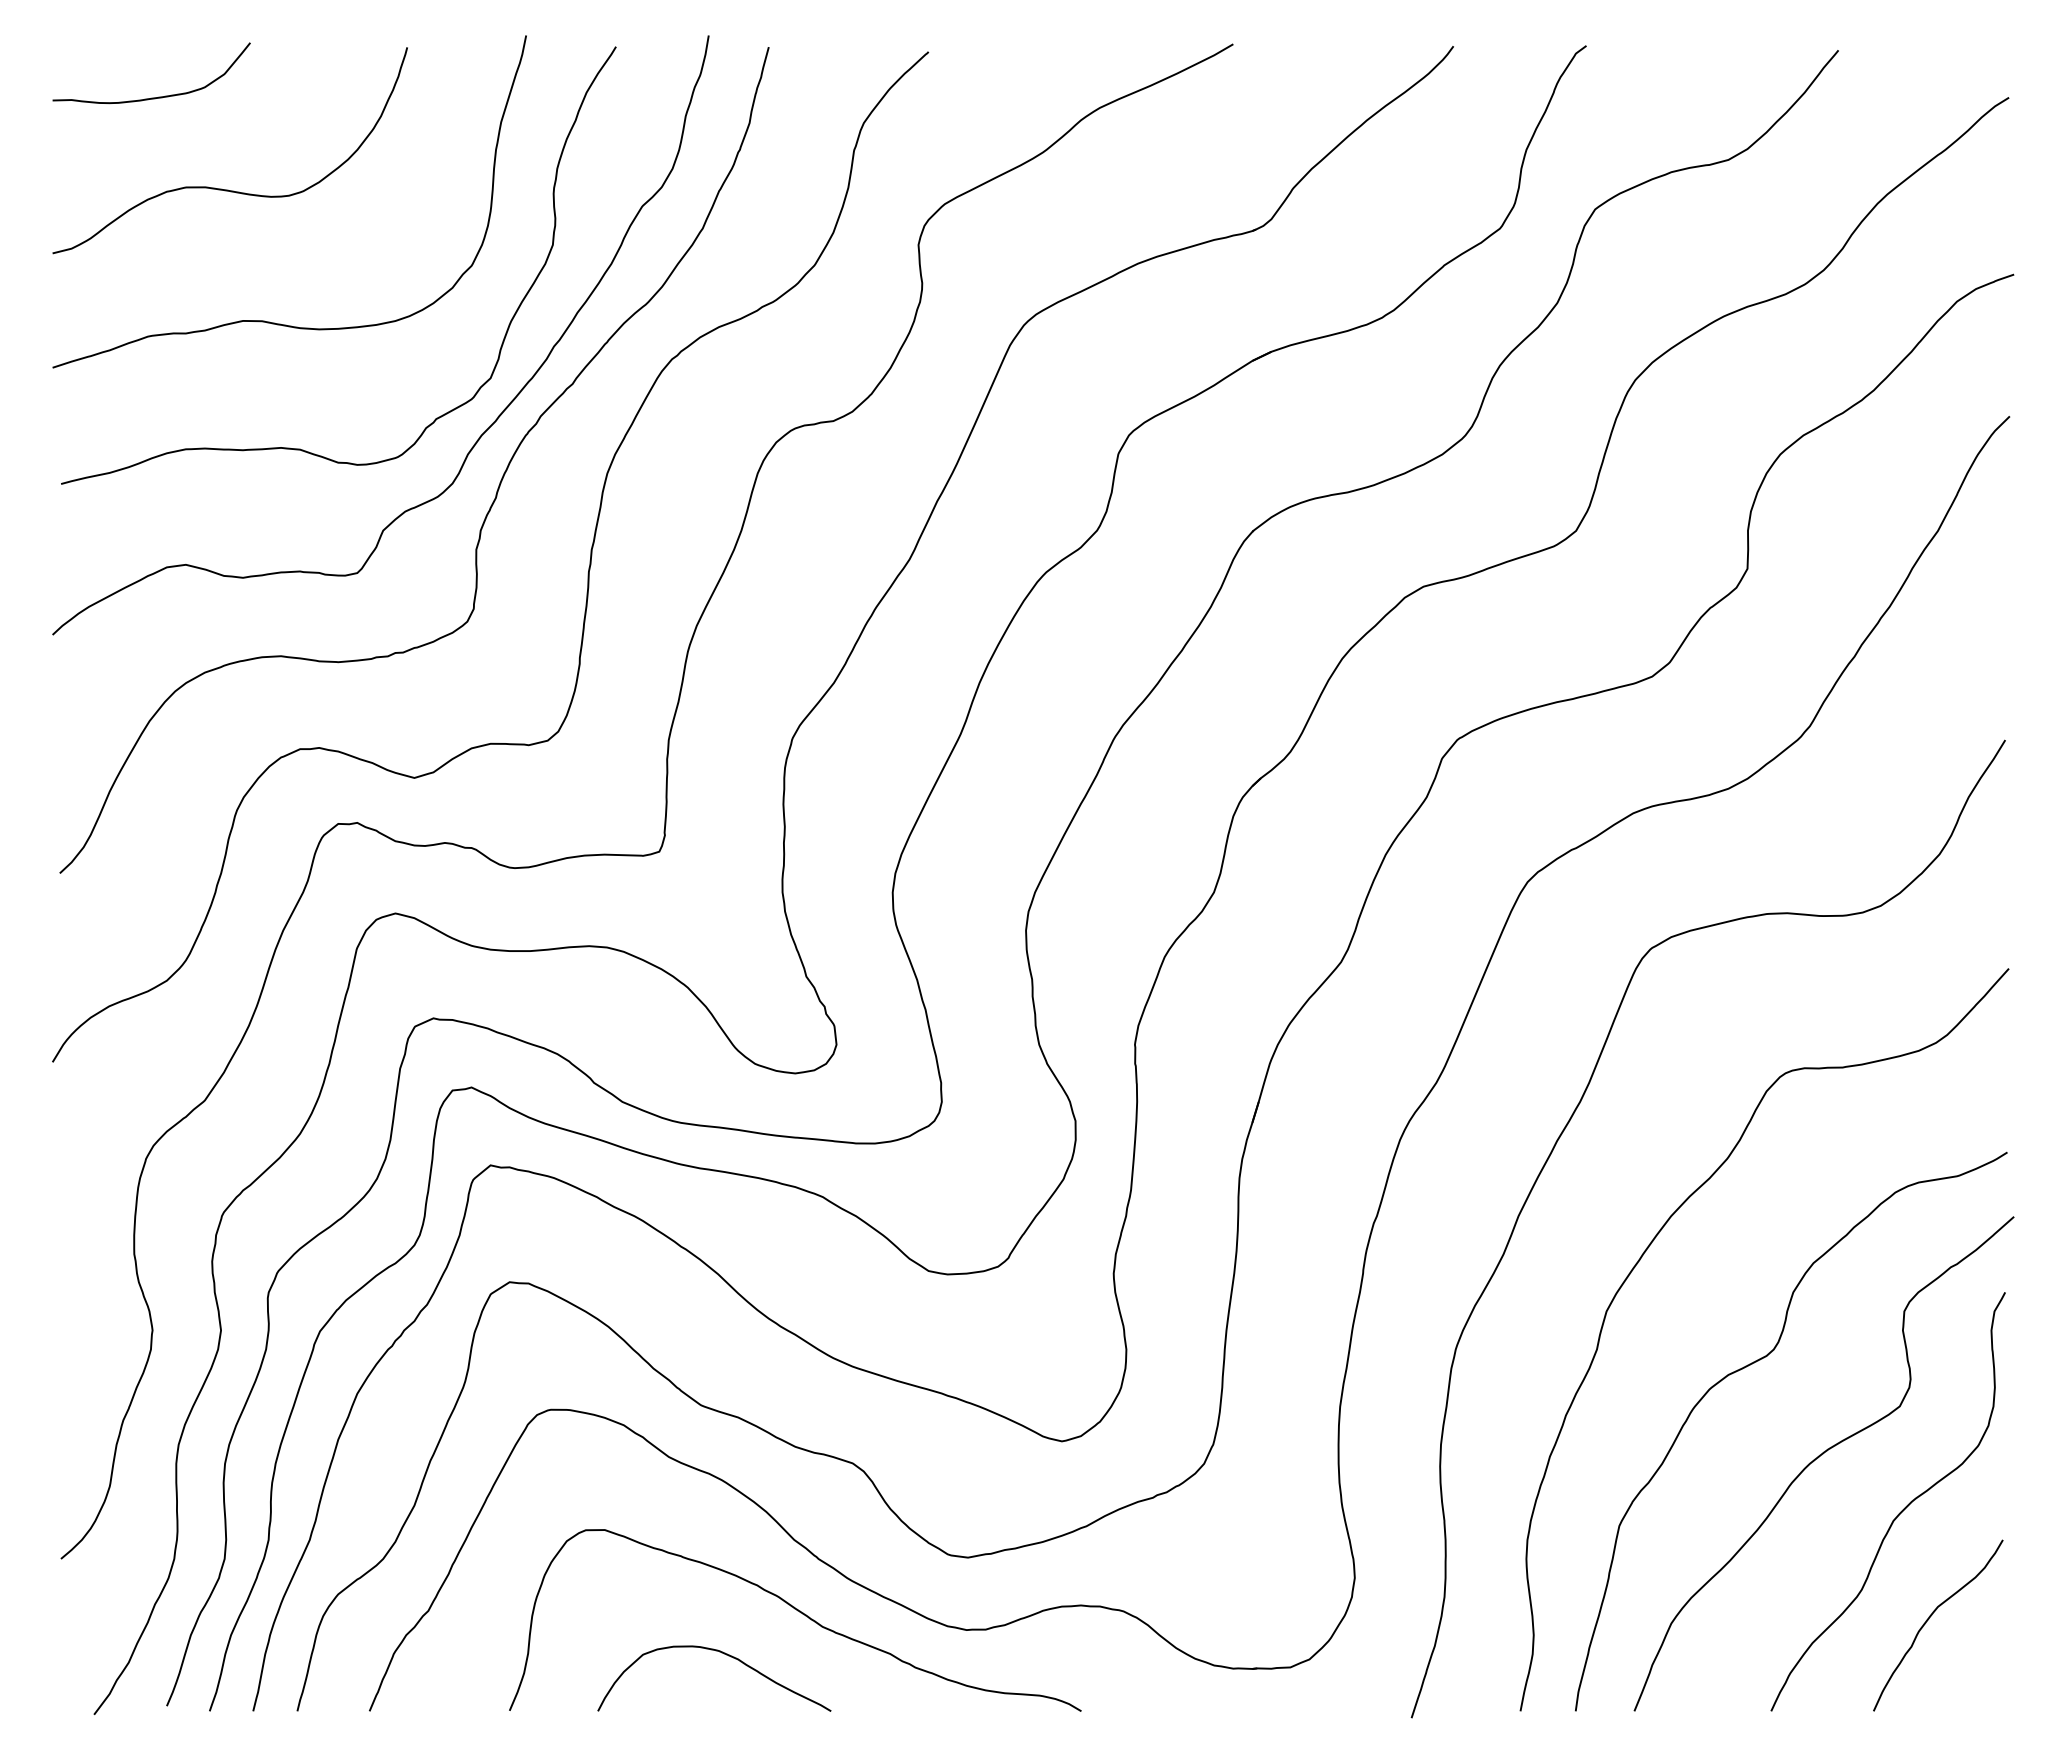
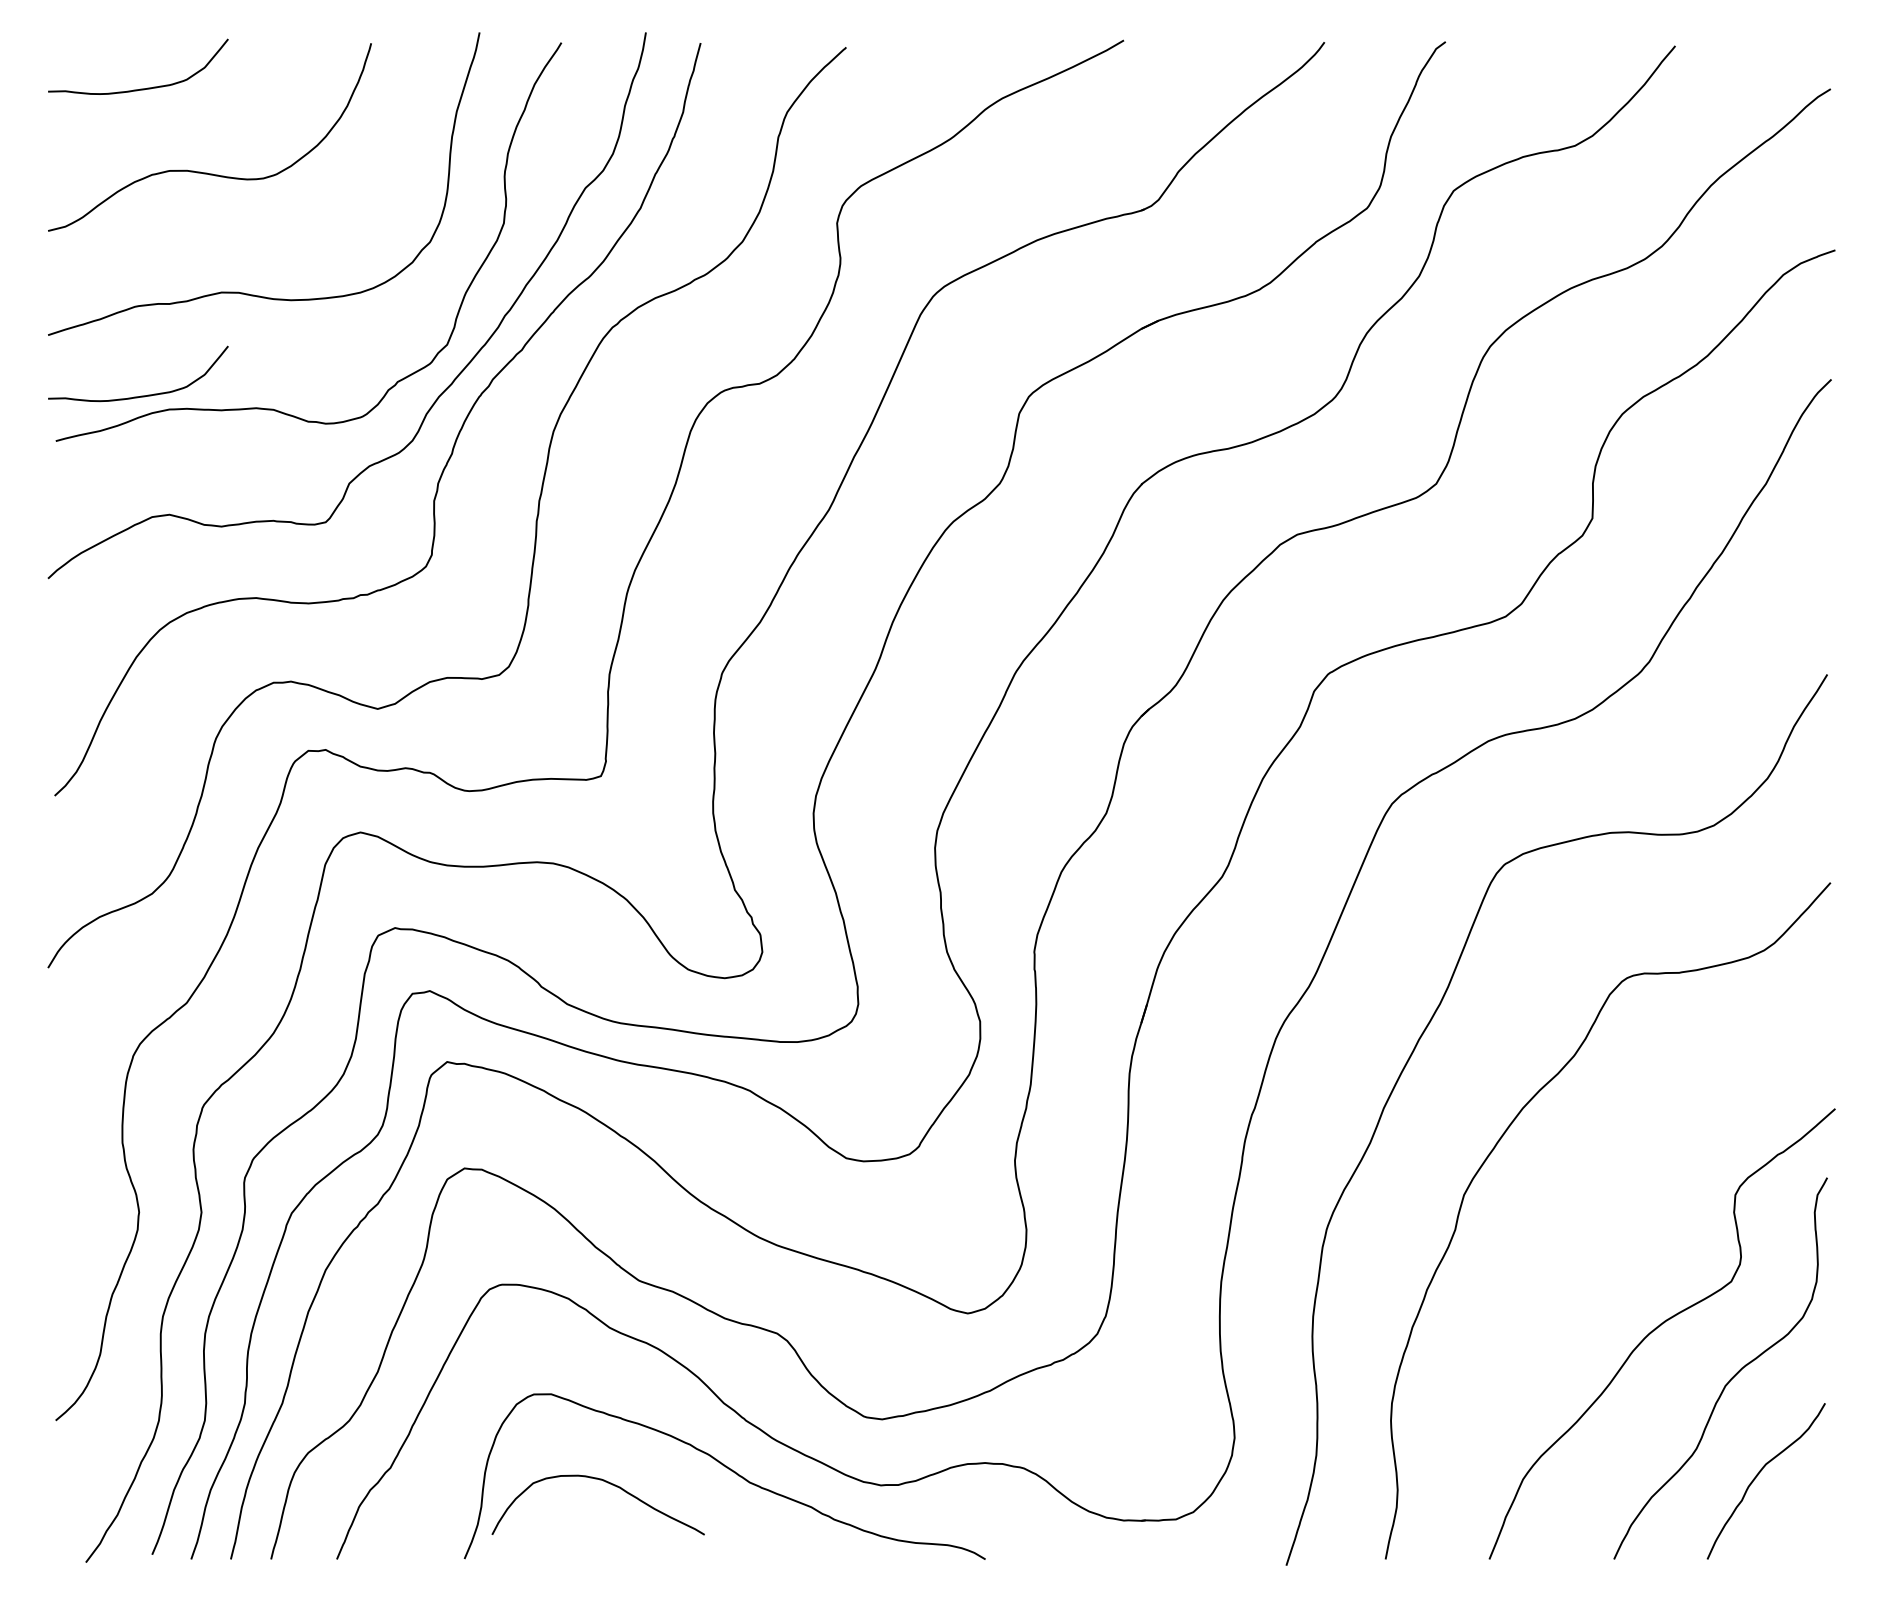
curve: (151, 434) -> (138, 396), added
curve: (1756, 1362) -> (1600, 1241), removed
curve: (726, 1655) -> (609, 1483), moved

